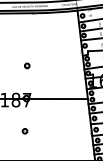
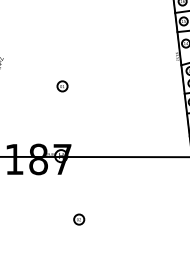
part: (24, 131) -> (78, 220), moved

